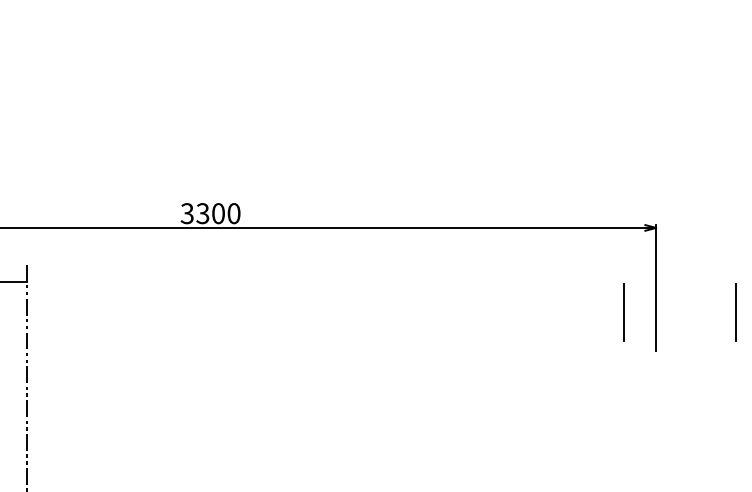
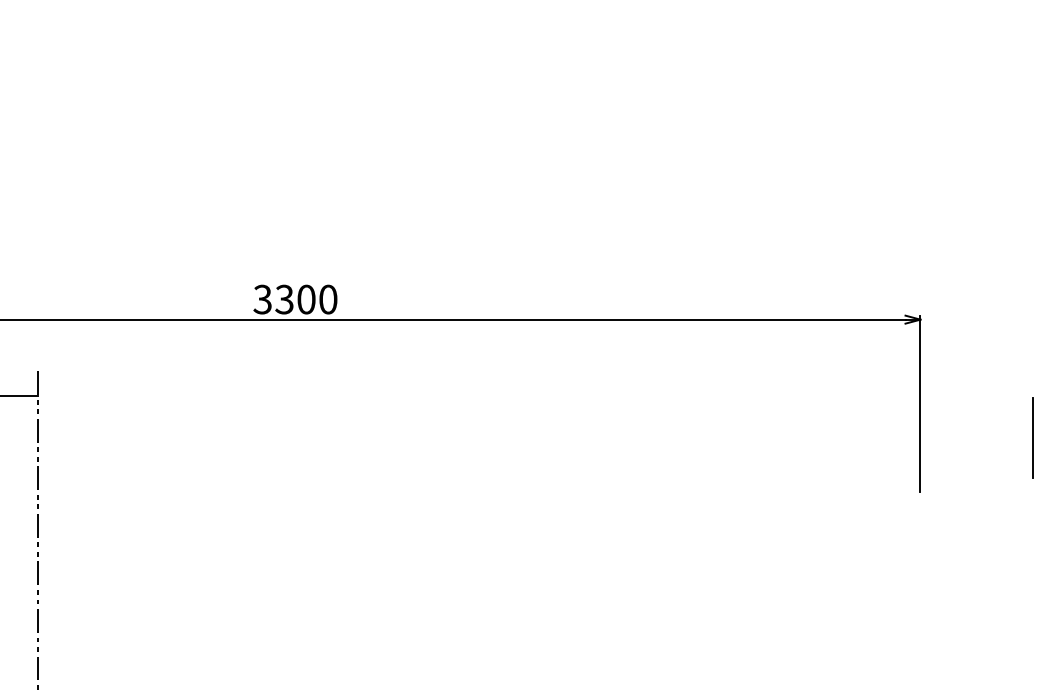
line: (623, 312) -> (874, 438), removed

